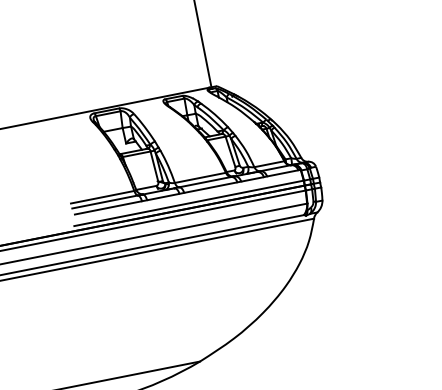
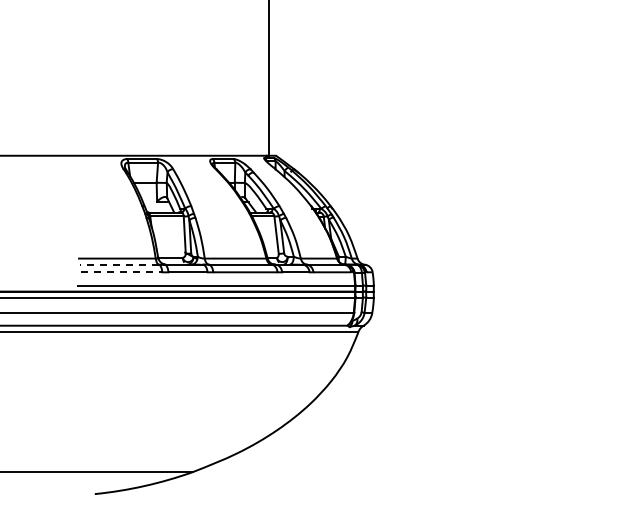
line: (105, 201) -> (119, 264), solid -> dashed
line: (108, 208) -> (121, 272), solid -> dashed

